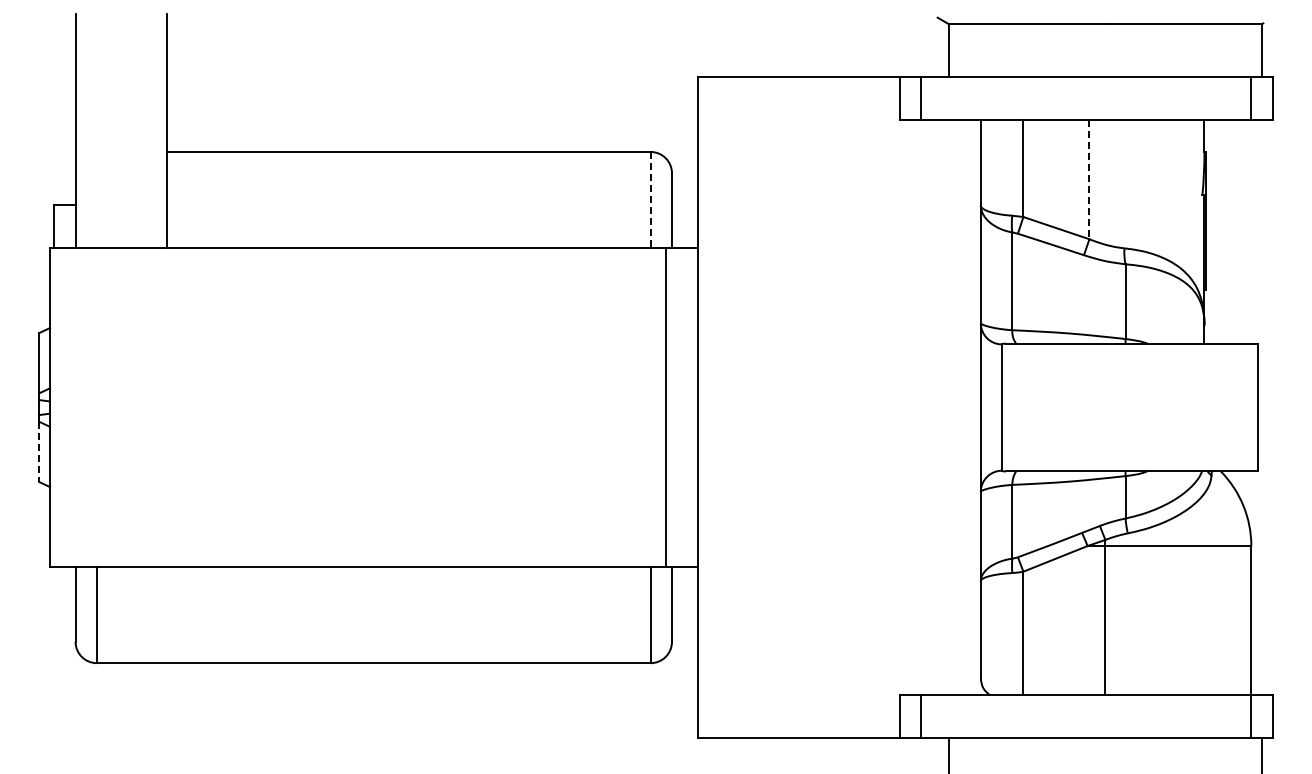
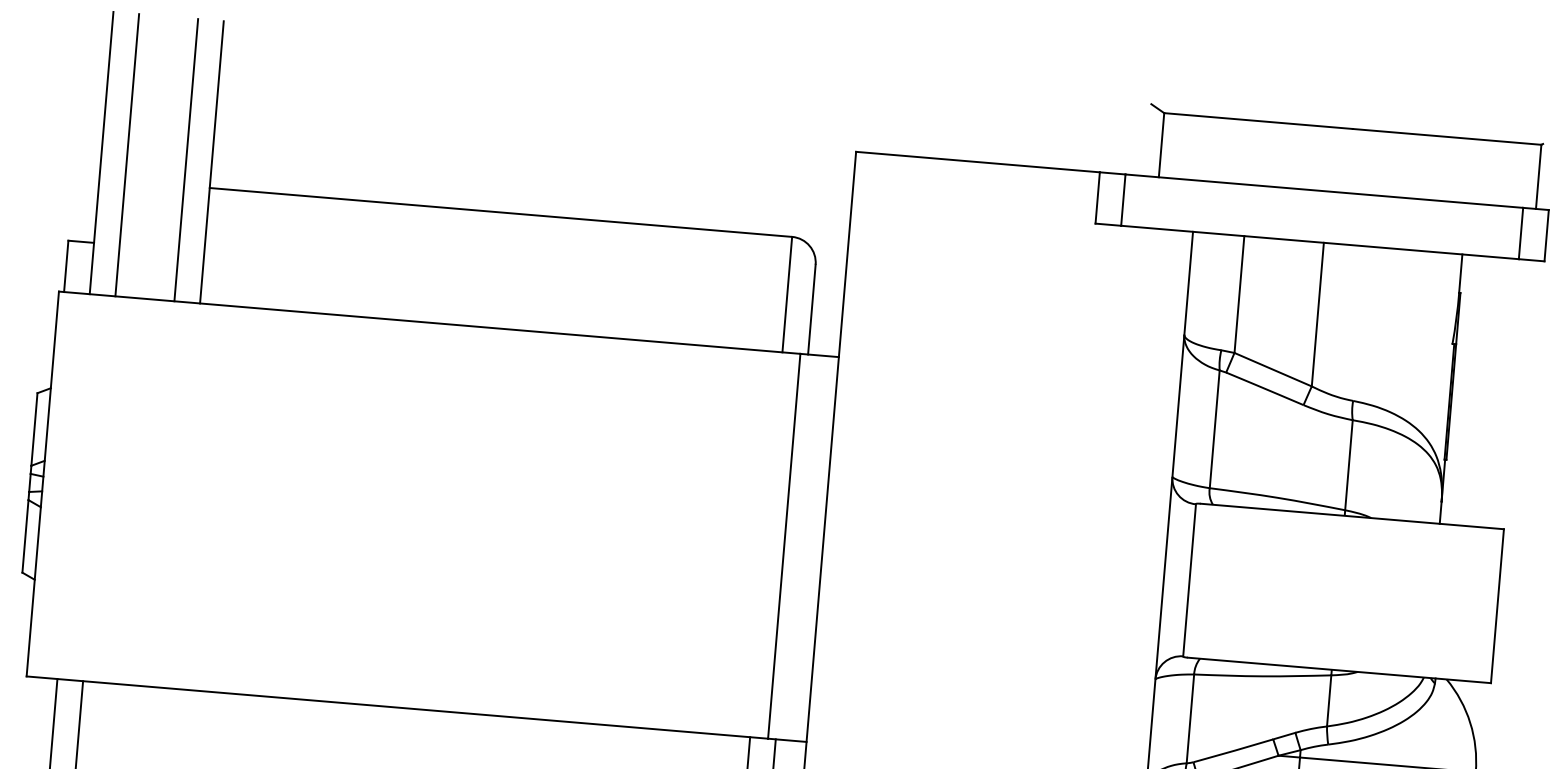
line: (96, 130) -> (126, 154), added
line: (145, 130) -> (185, 159), added
line: (1089, 179) -> (1317, 314), dashed -> solid
line: (650, 199) -> (787, 294), dashed -> solid
line: (39, 452) -> (25, 537), dashed -> solid

